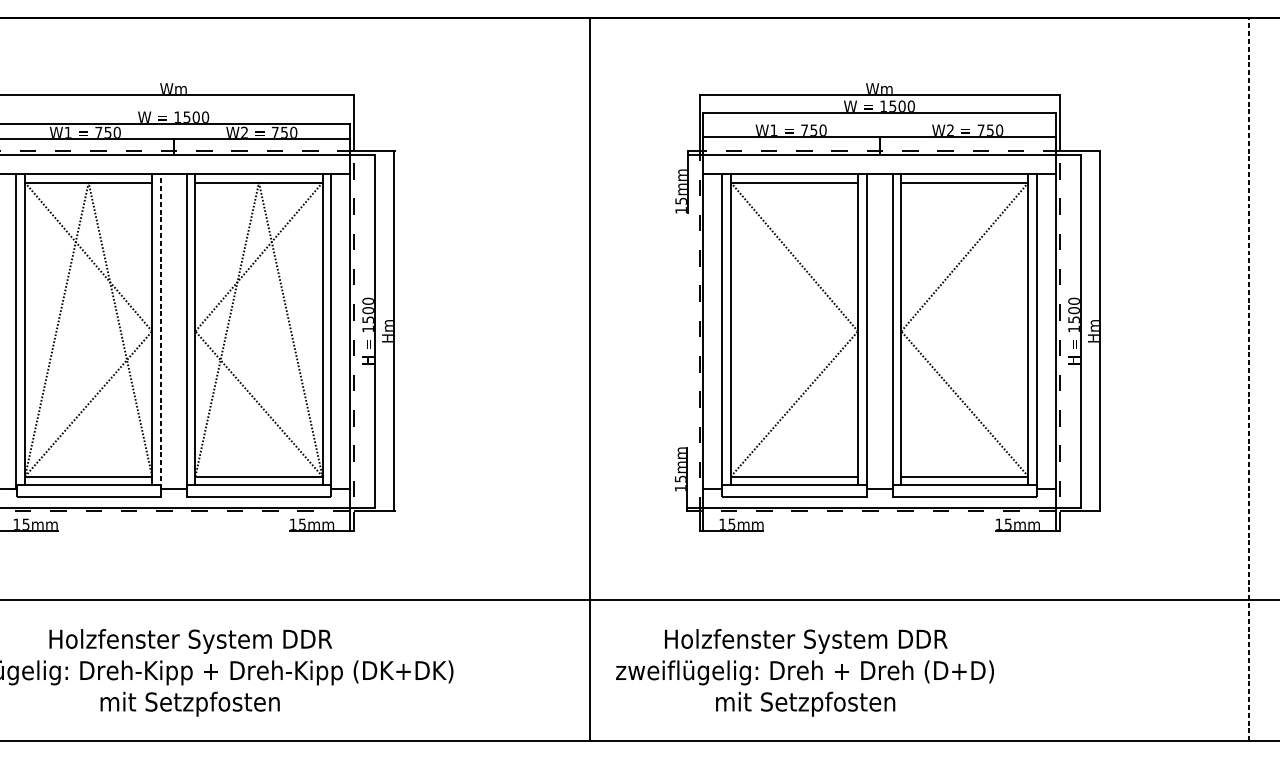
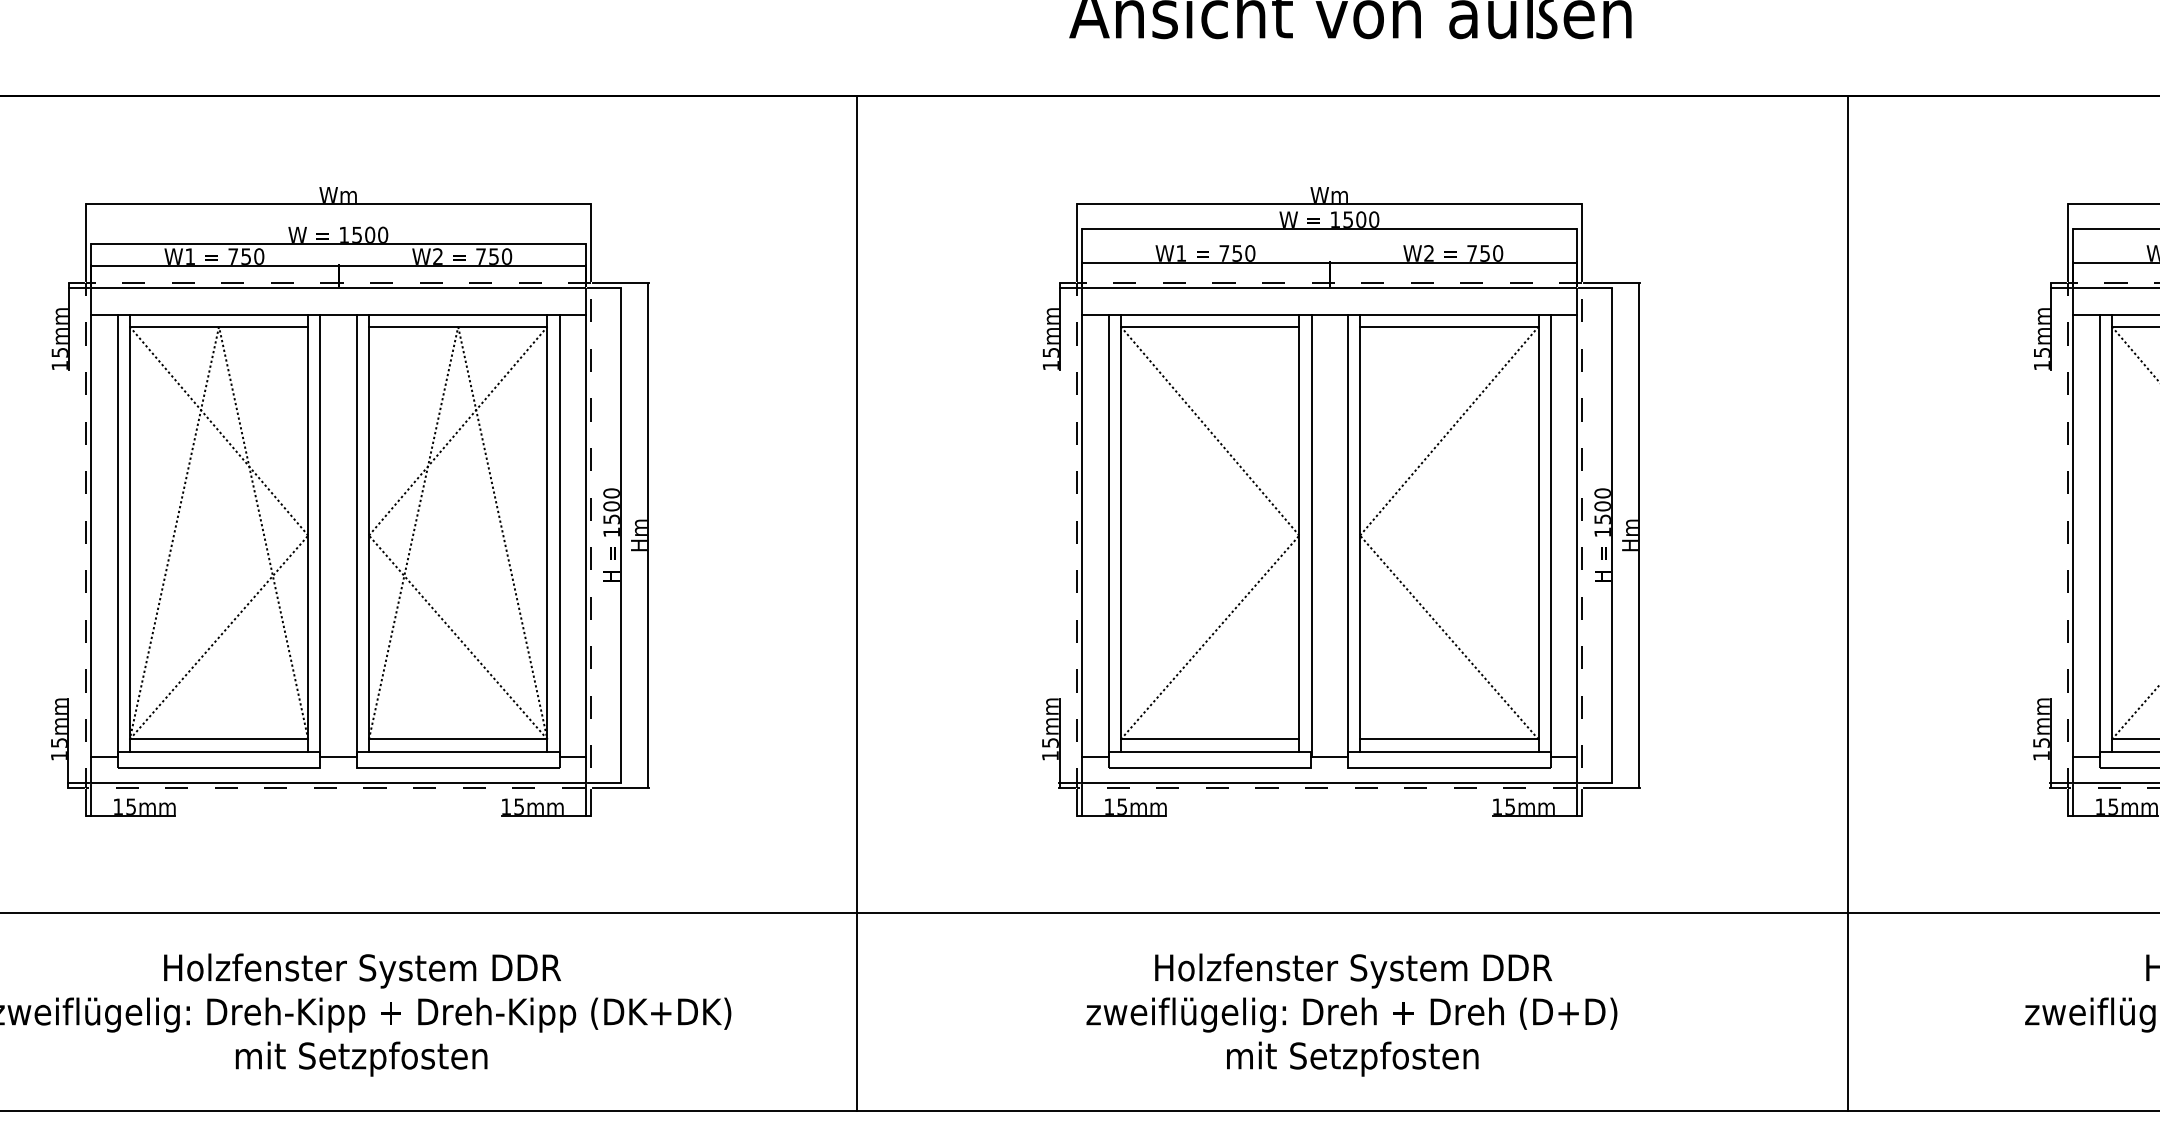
line: (160, 331) -> (320, 535), dashed -> solid
line: (590, 379) -> (857, 603), moved
line: (1249, 379) -> (1848, 603), dashed -> solid
text: (804, 672) -> (1351, 1014), moved

